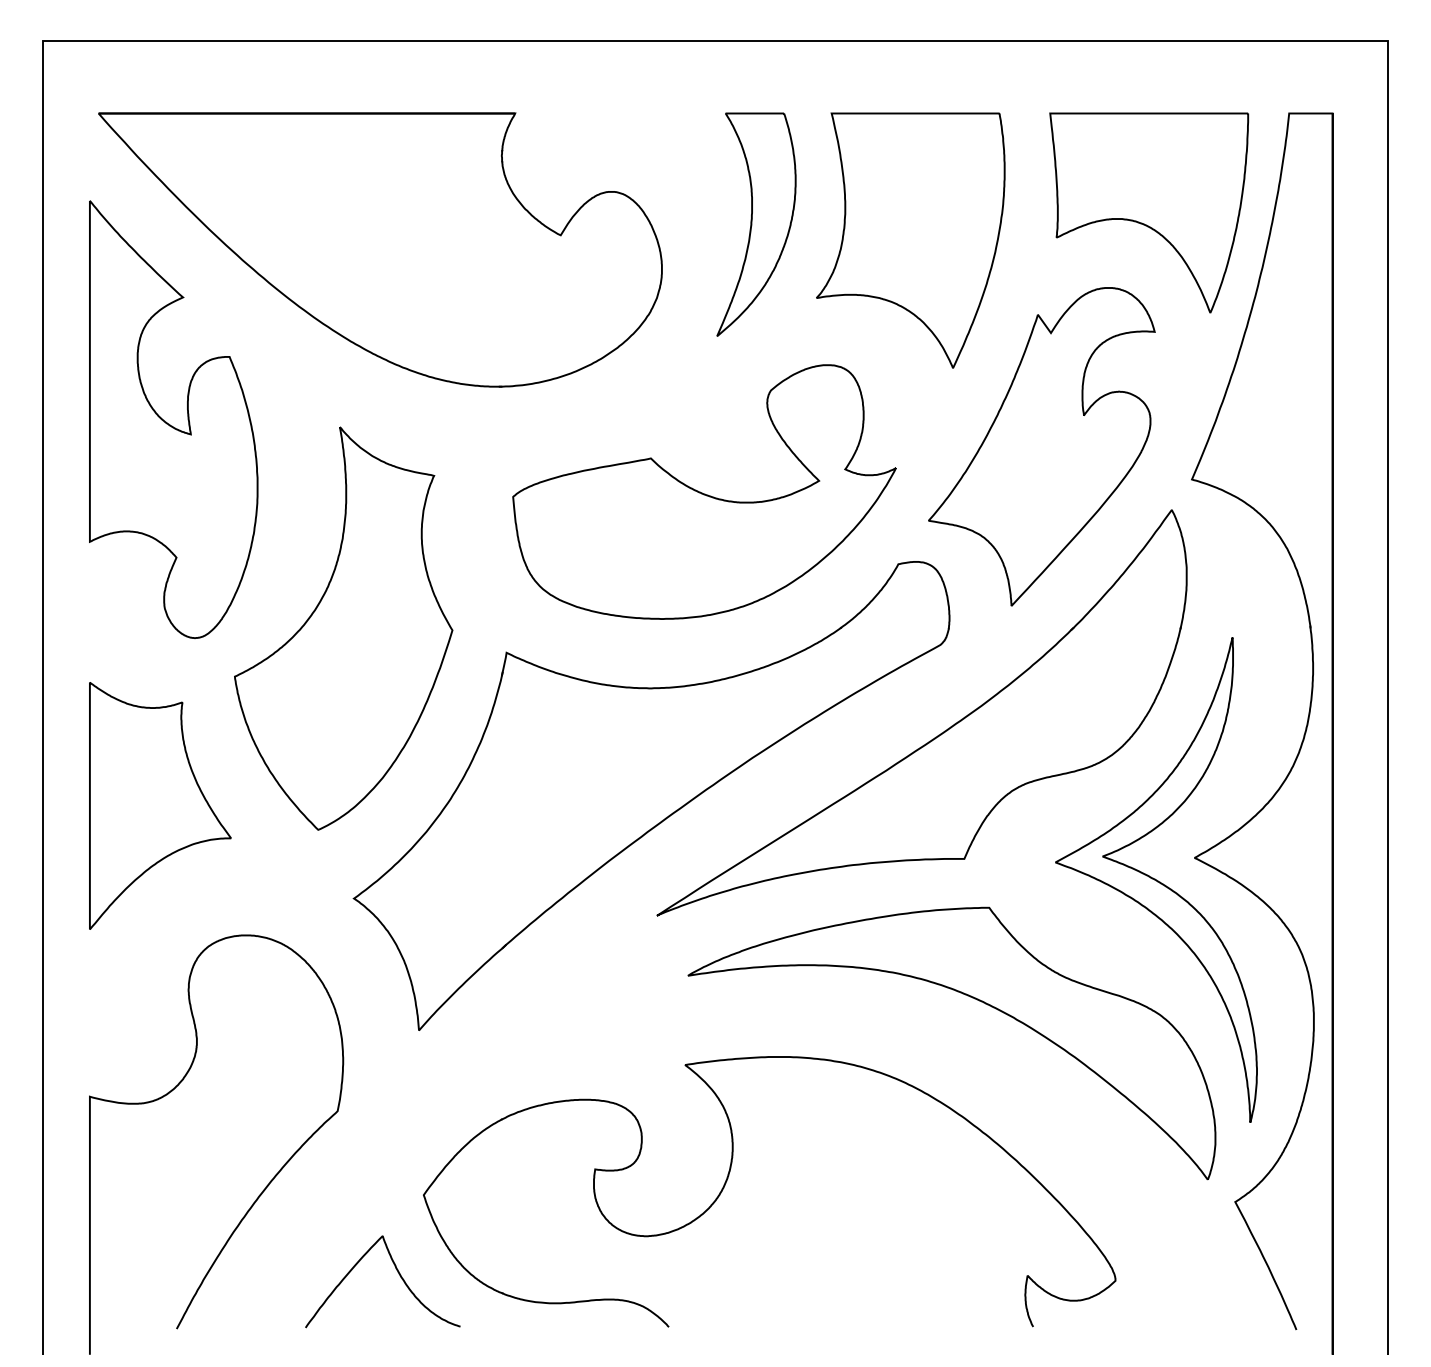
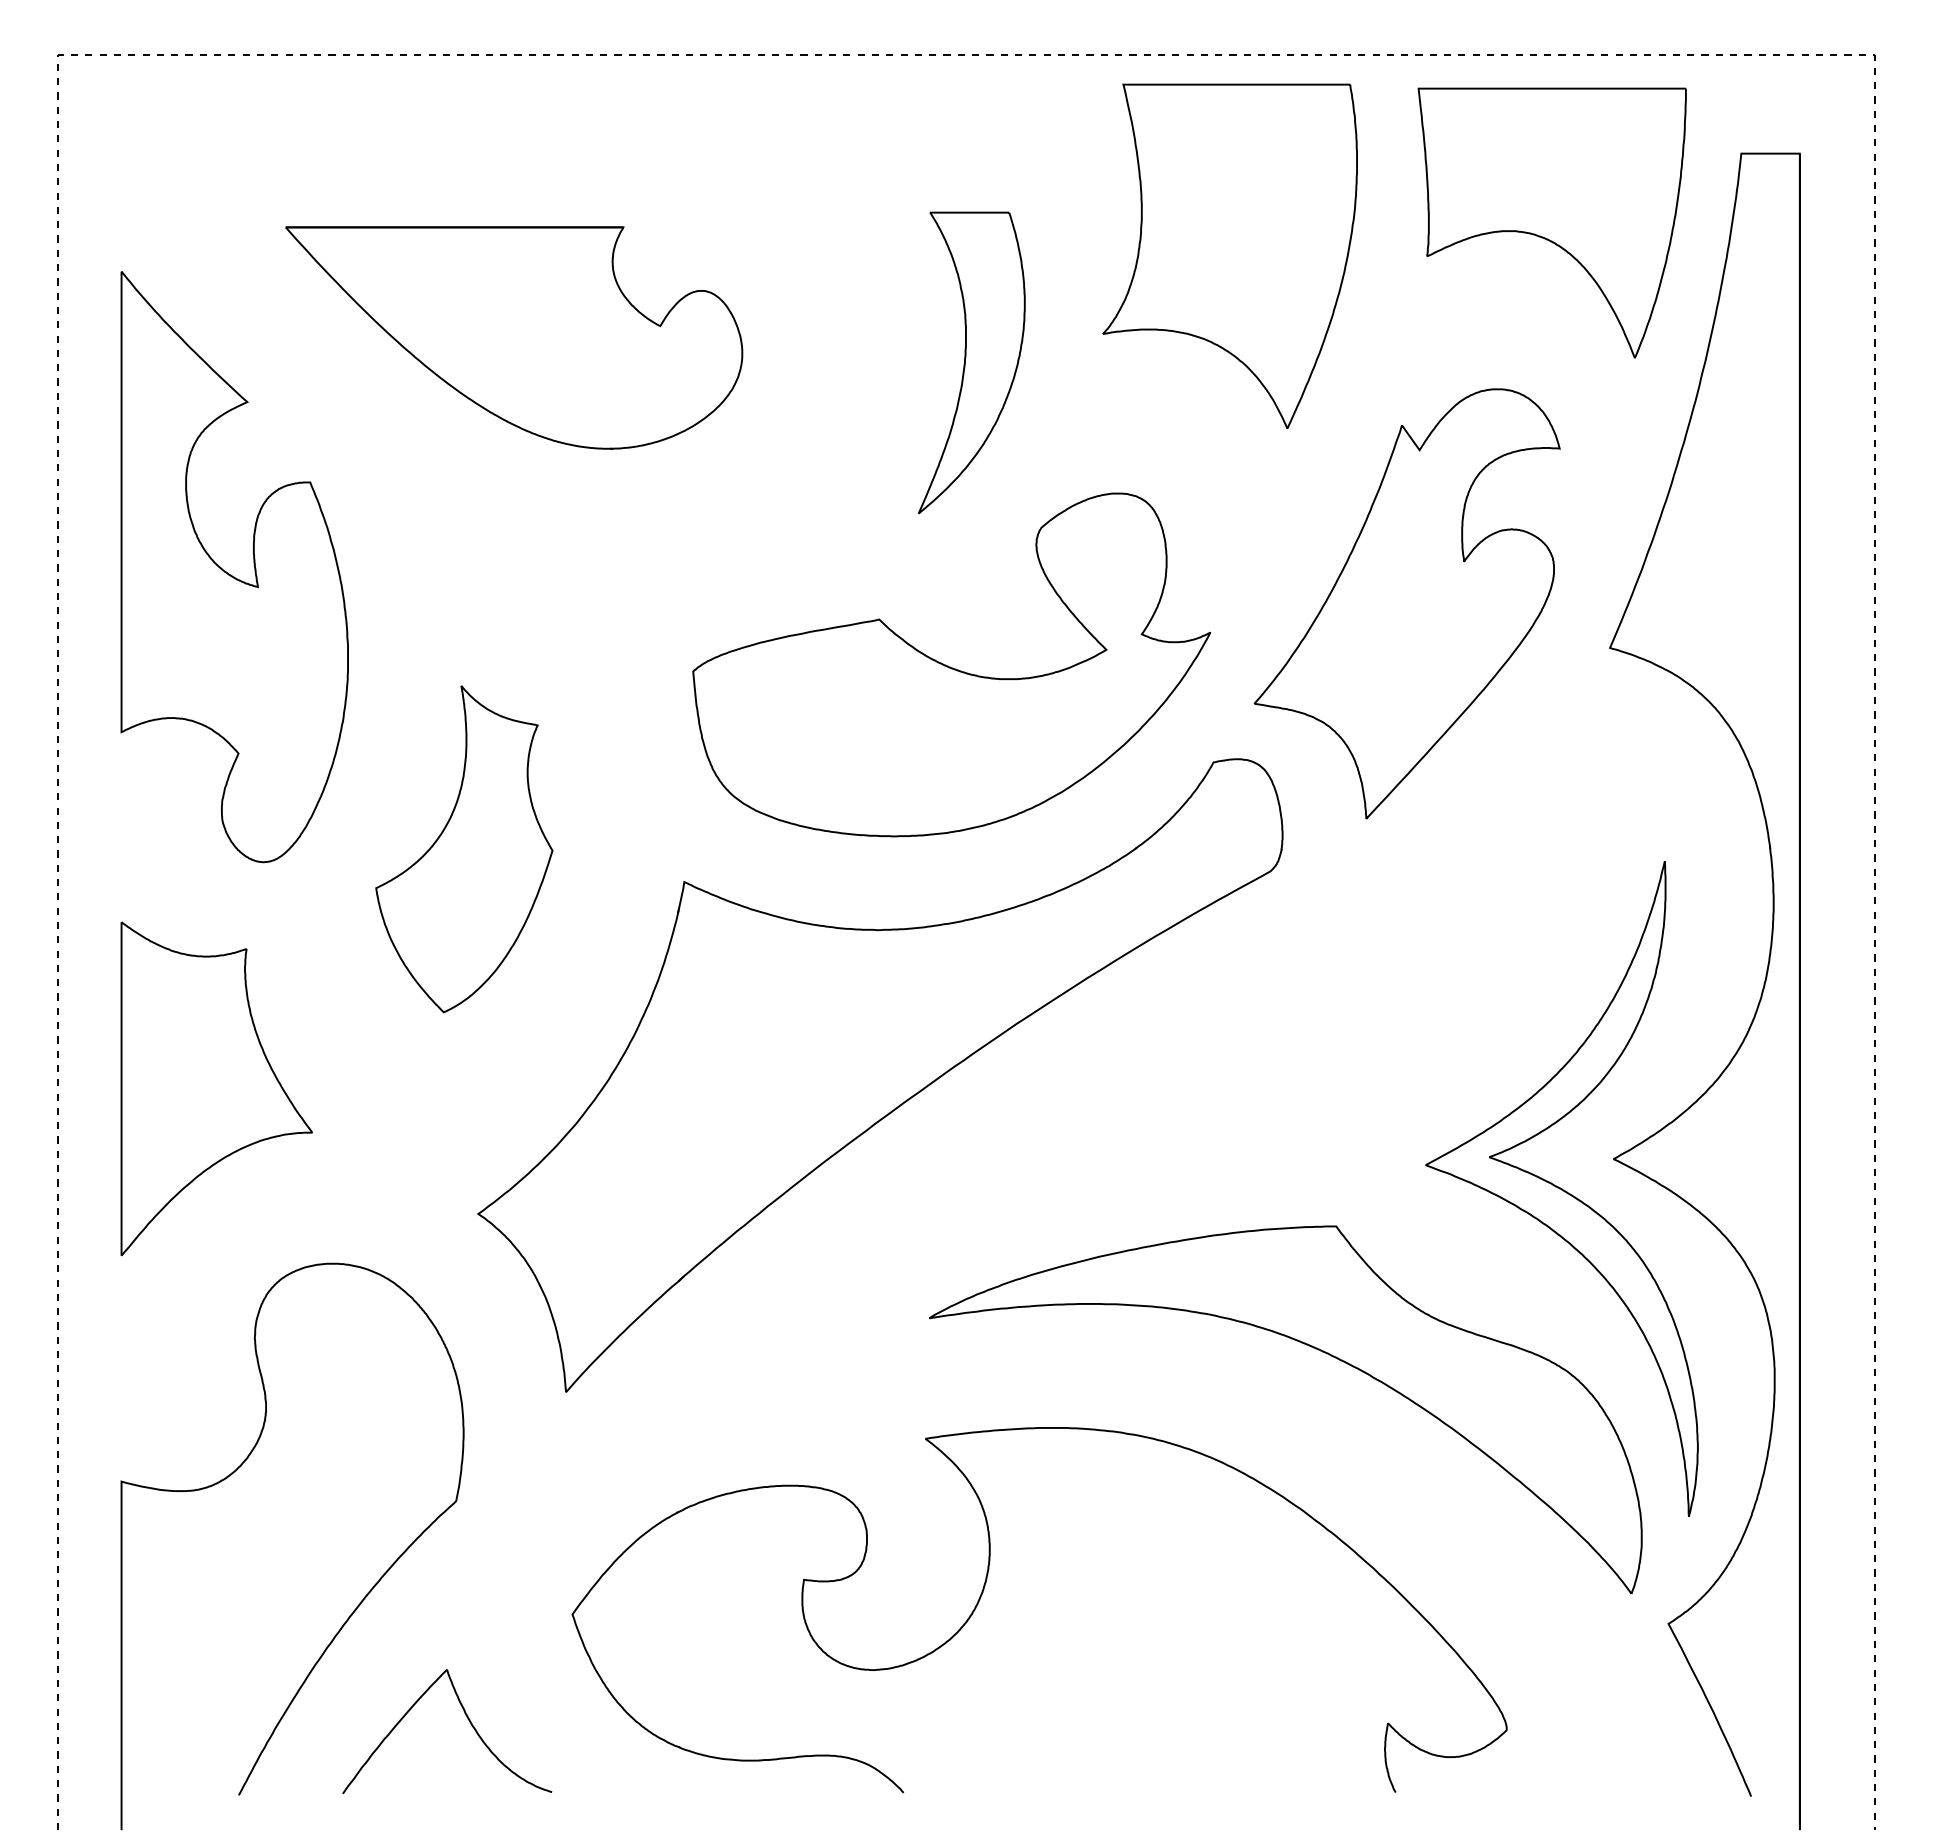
line: (715, 40) -> (966, 55), solid -> dashed
part: (1148, 212) -> (1551, 222), moved
part: (756, 224) -> (971, 362), moved
part: (910, 240) -> (1229, 256), moved
part: (380, 249) -> (514, 337), size x0.6
part: (343, 627) -> (464, 848), size x0.6
part: (936, 736) -> (1265, 994), removed
curve: (397, 1271) -> (466, 1717), moved

